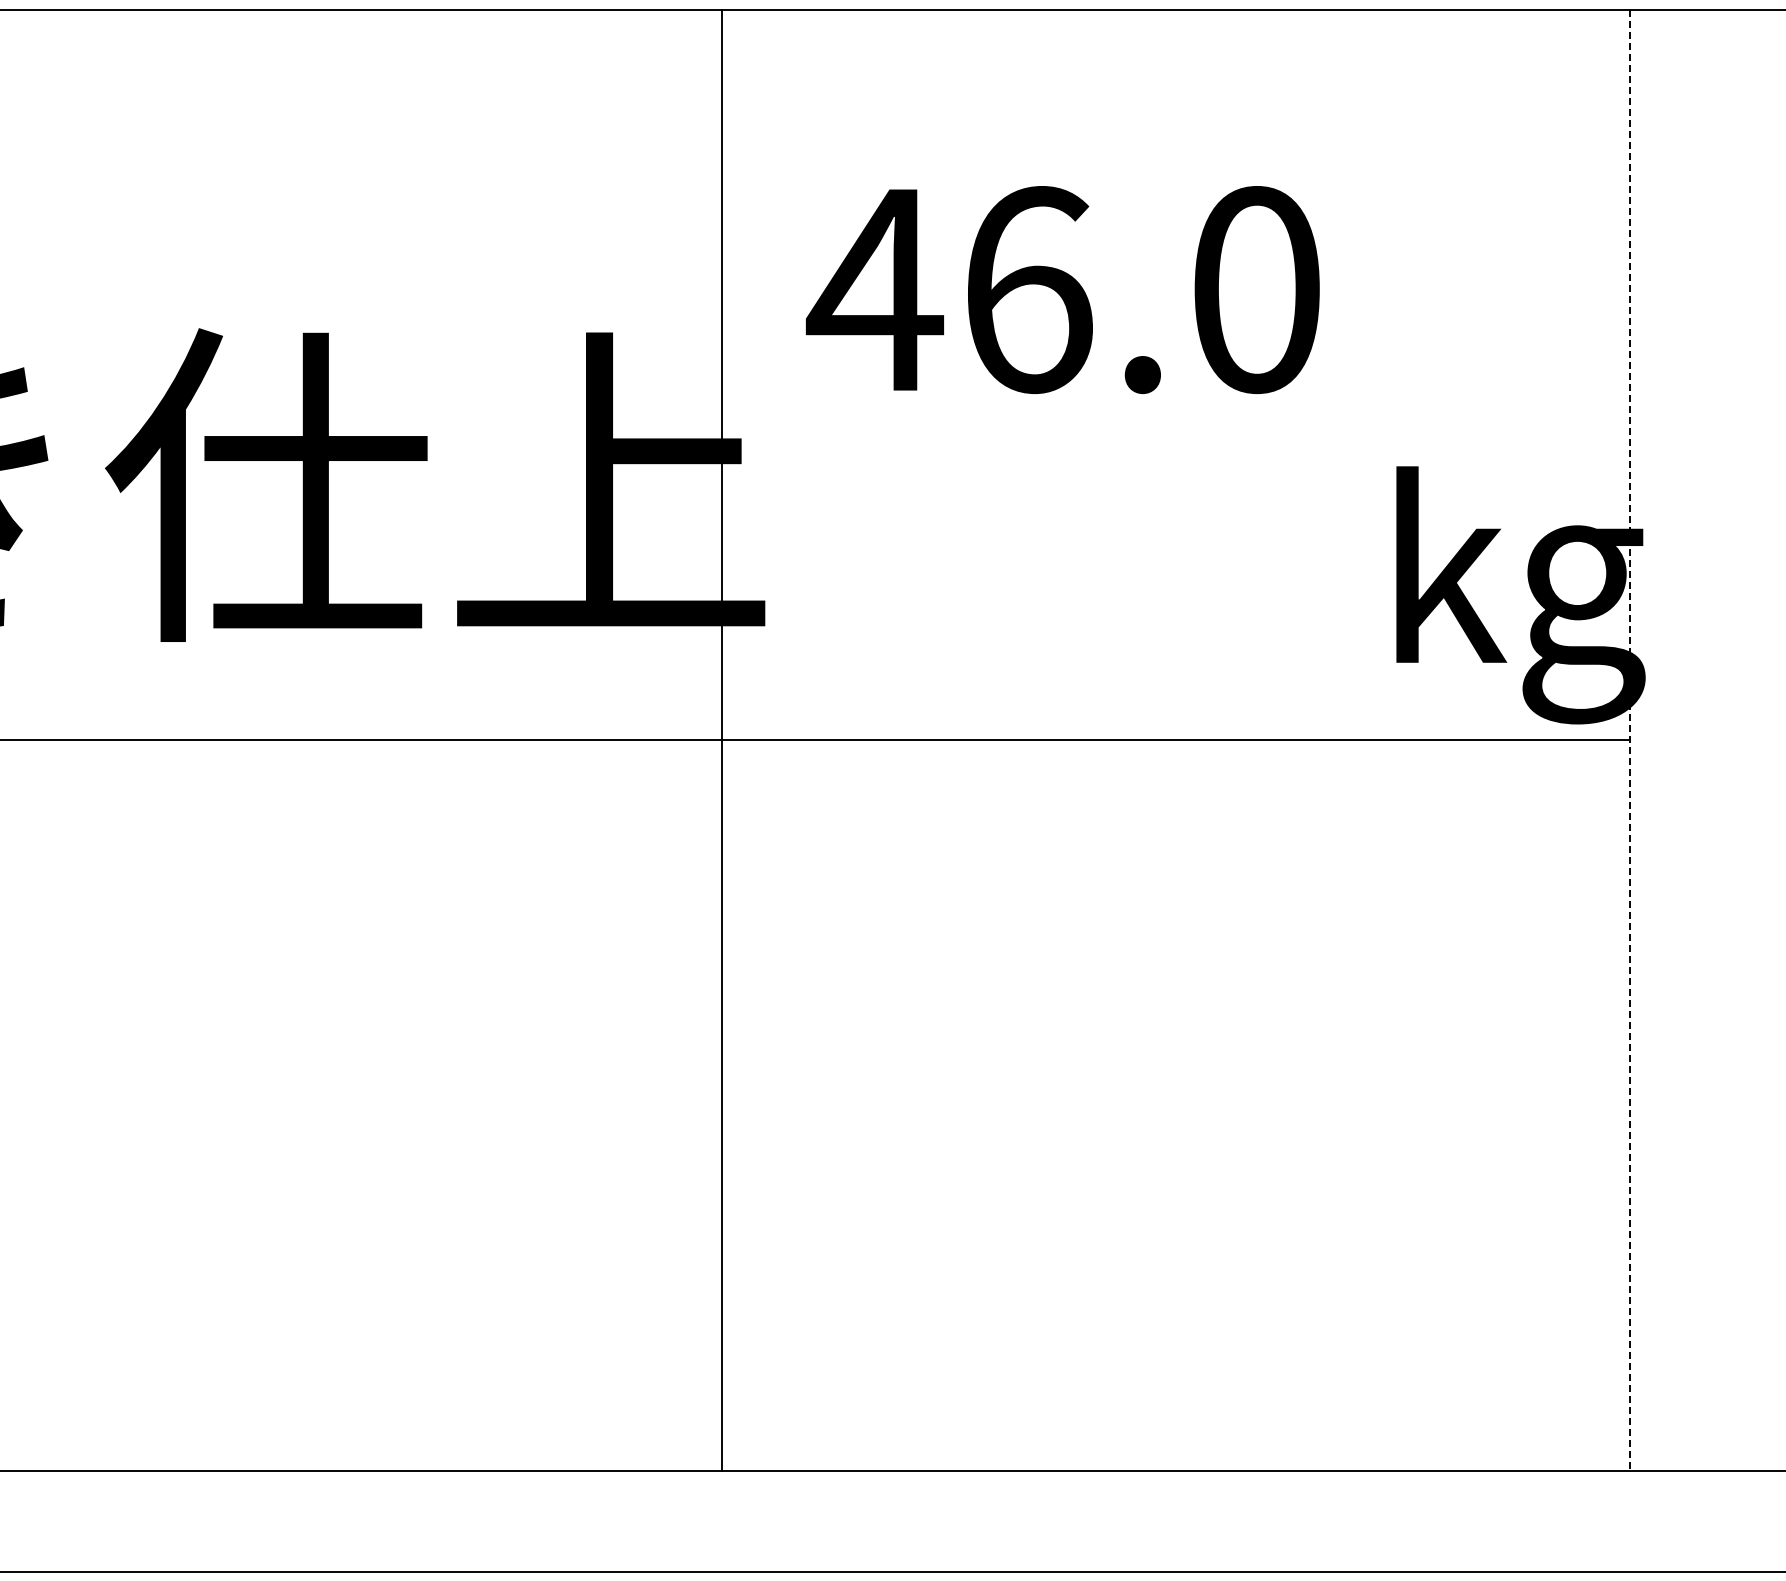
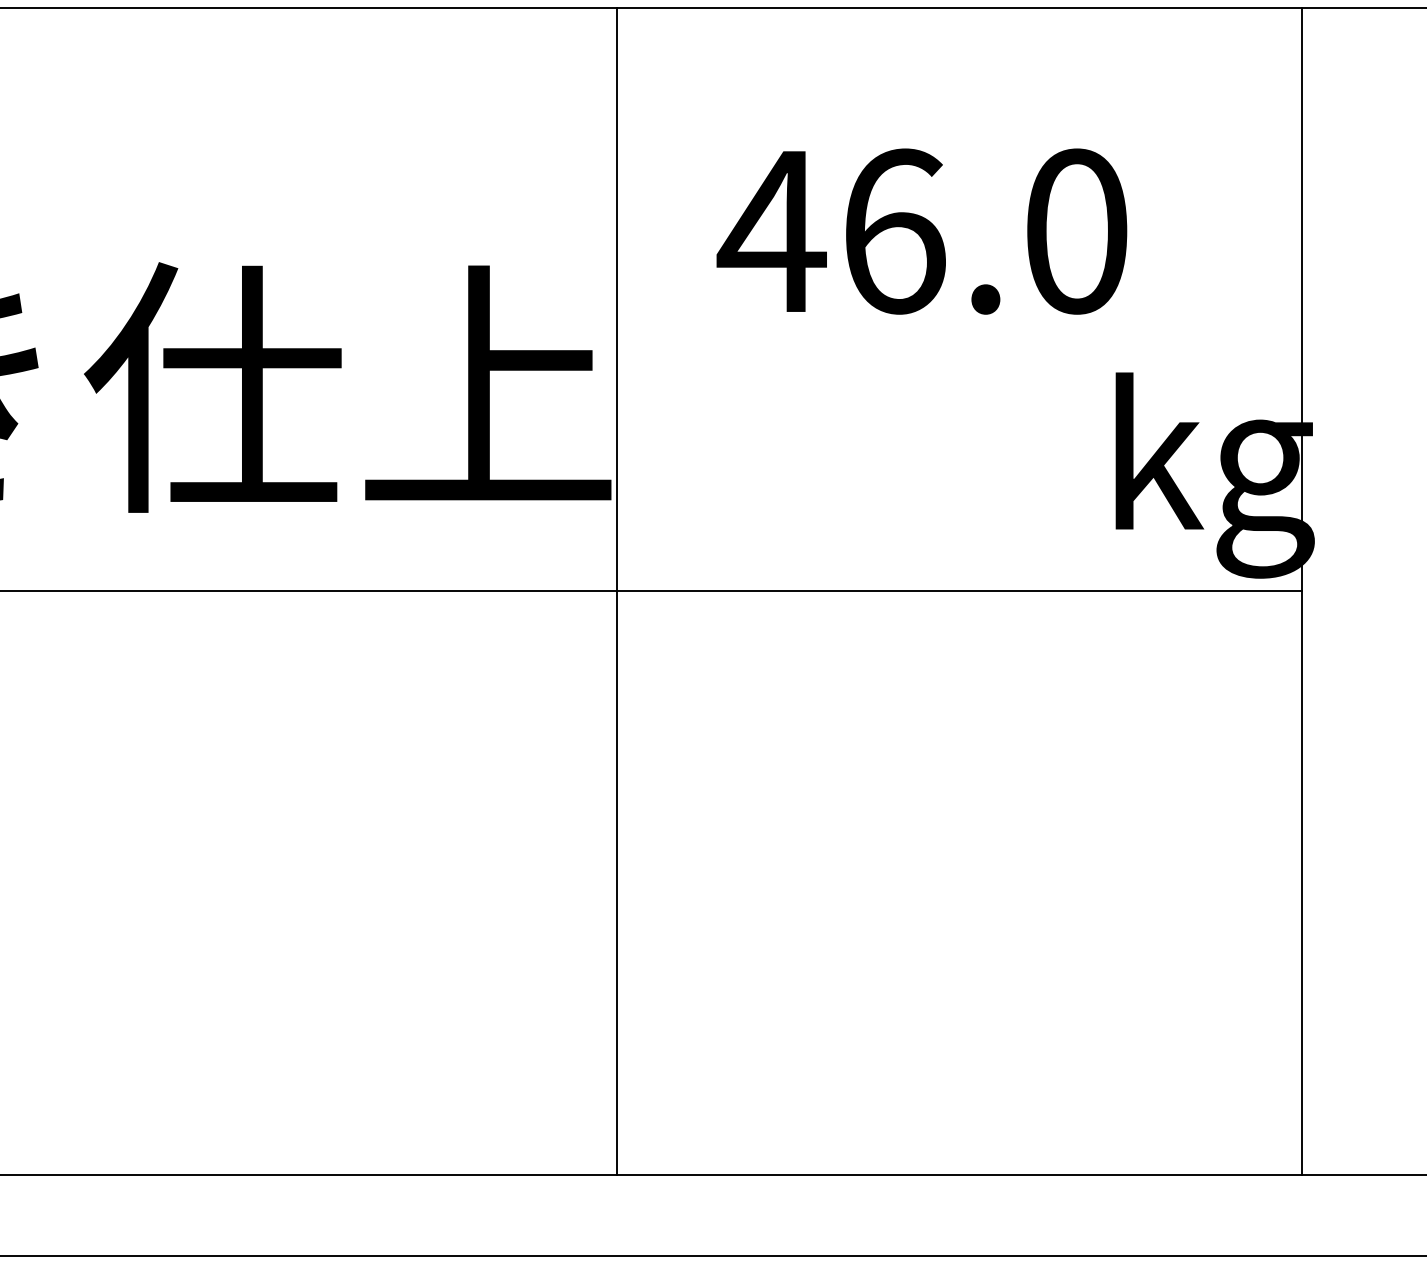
text: (1062, 289) -> (921, 231), moved
line: (721, 740) -> (617, 591), moved
line: (1629, 740) -> (1301, 591), dashed -> solid

